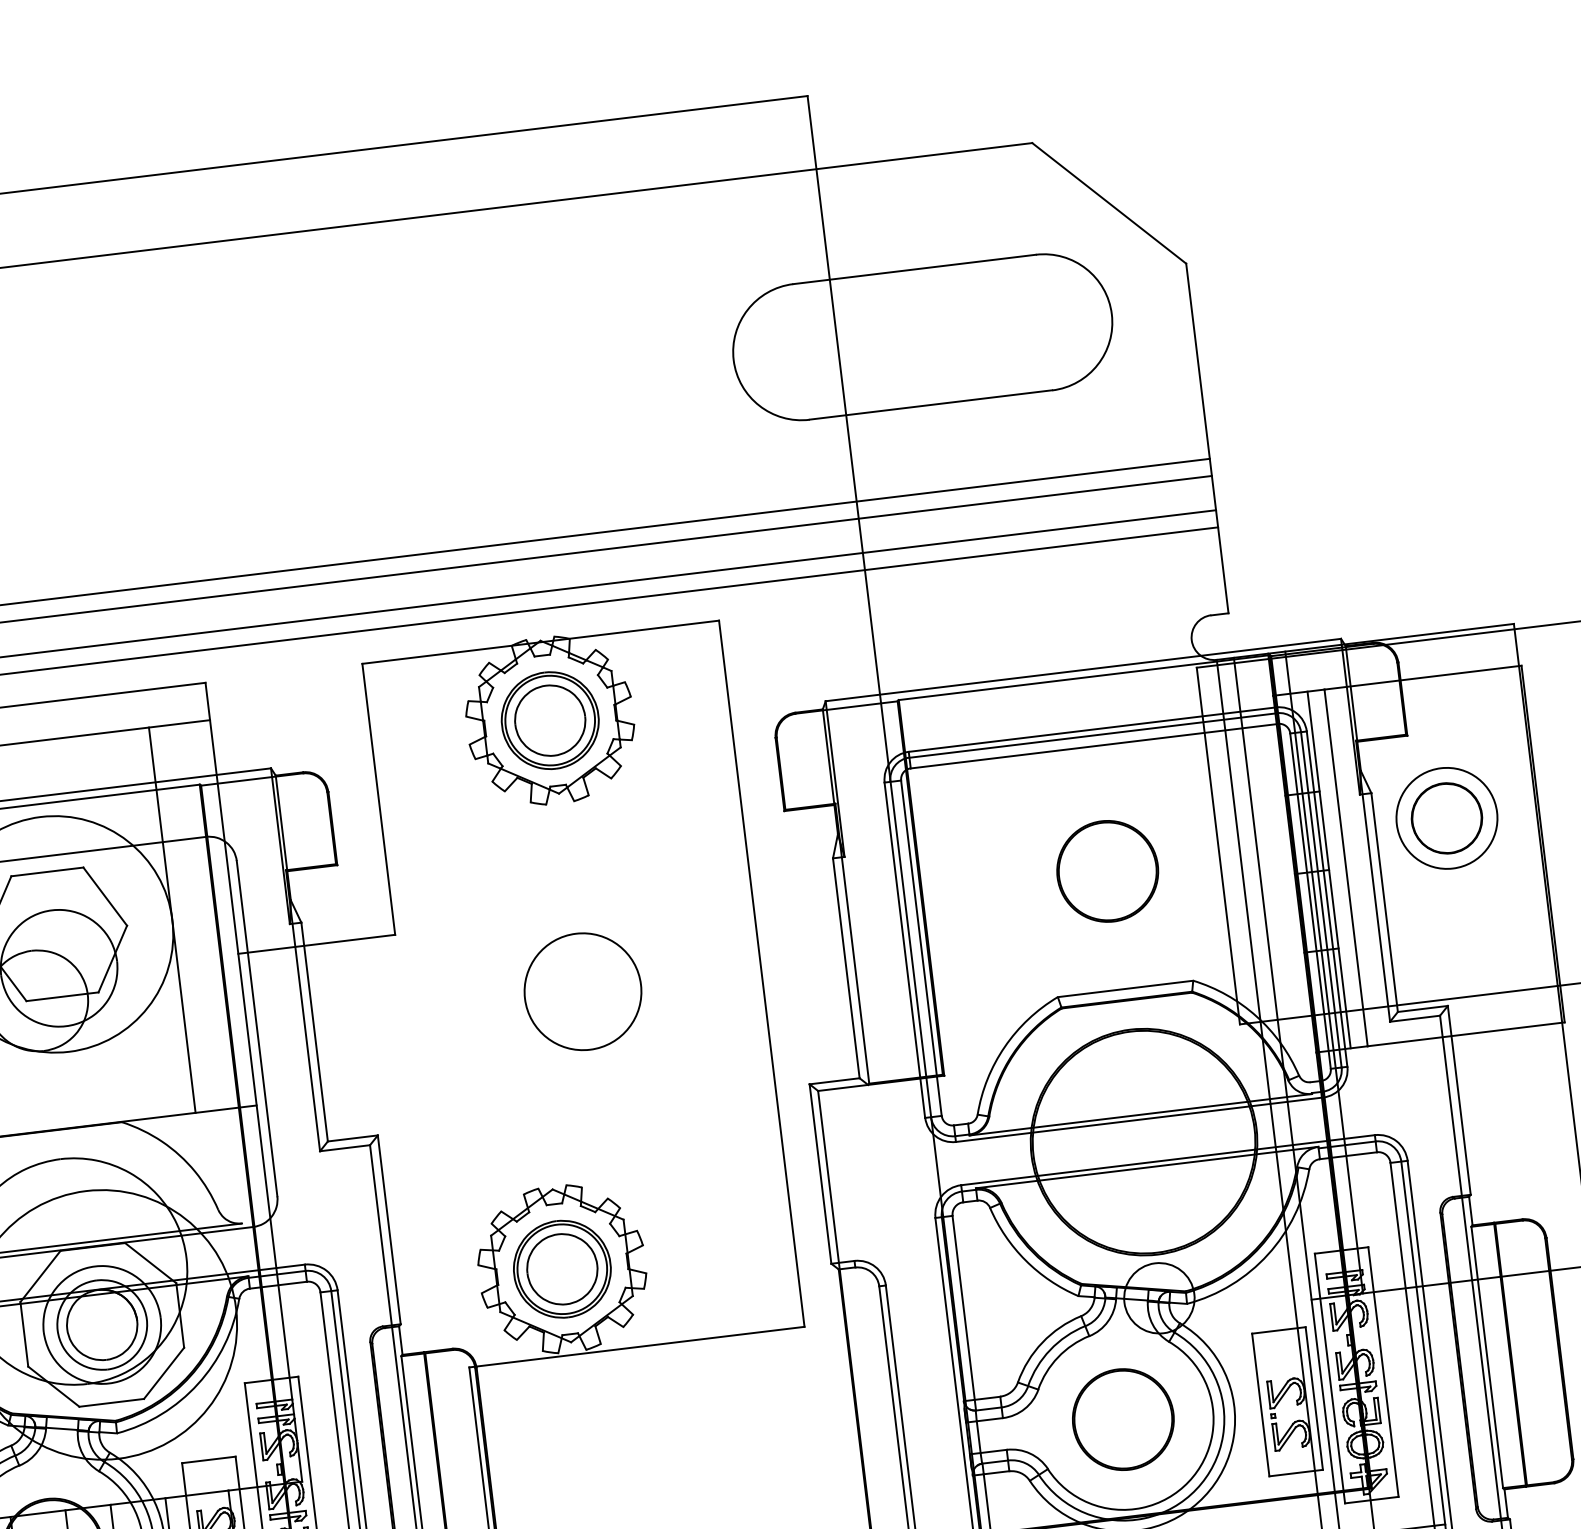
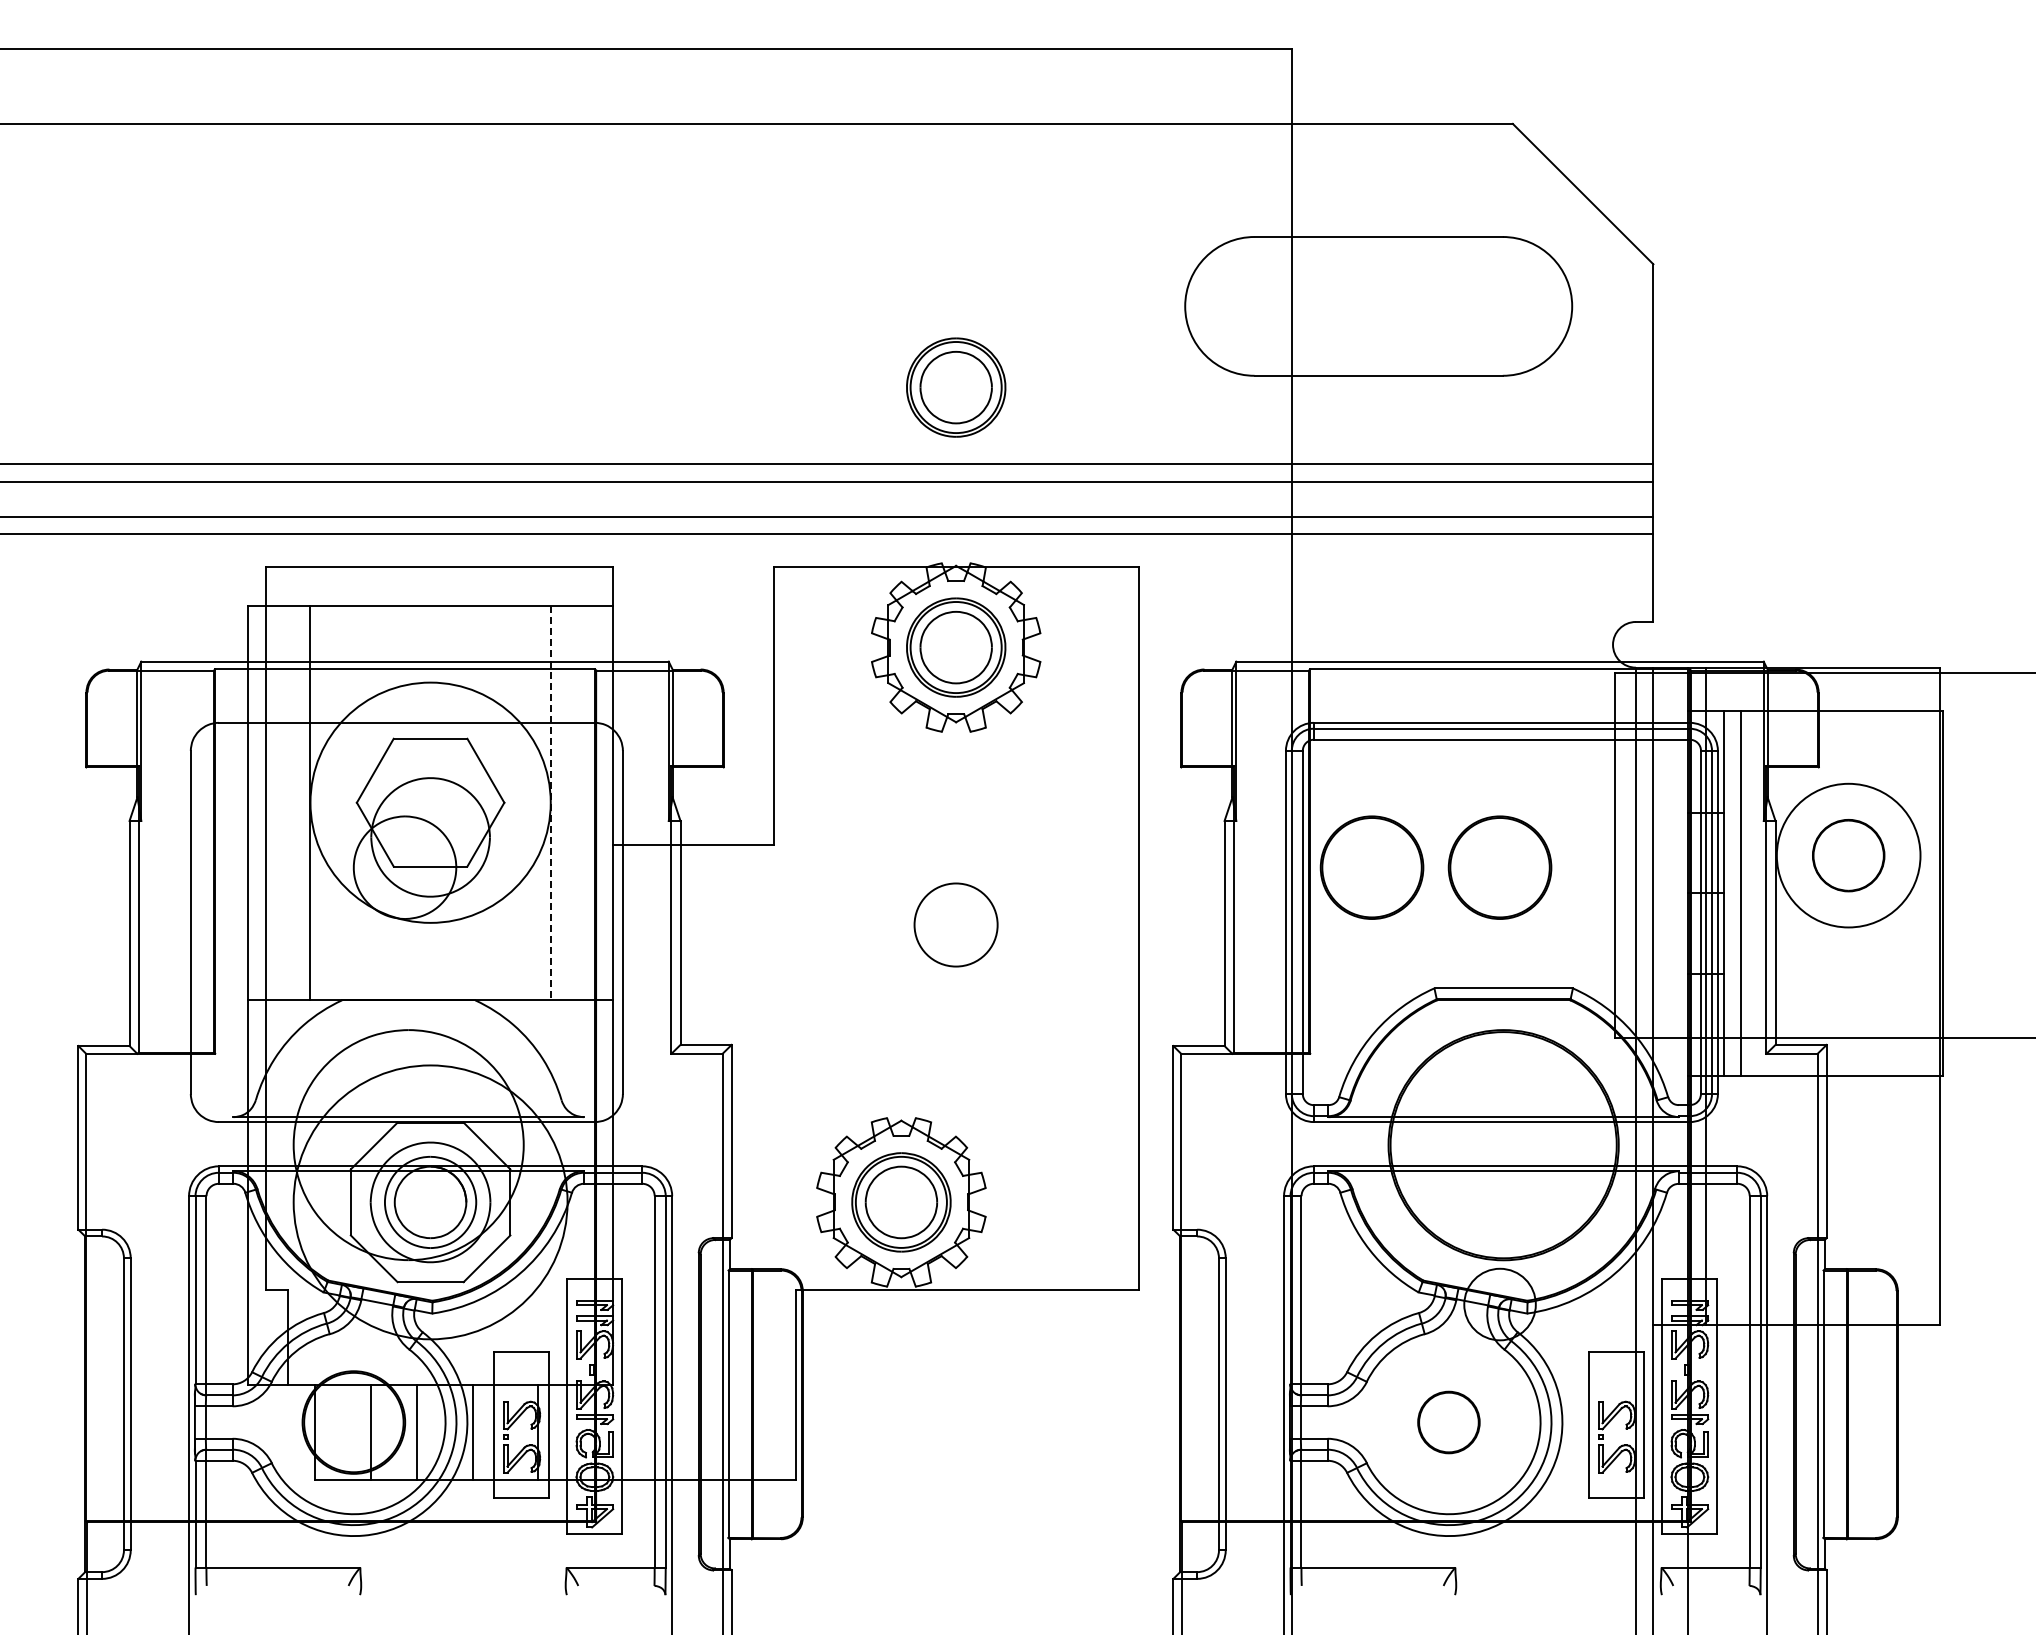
part: (519, 466) -> (956, 387), added
circle: (1446, 818) -> (1848, 855), size x1.4
part: (982, 886) -> (1371, 867), added
line: (172, 920) -> (550, 803), solid -> dashed
circle: (582, 991) -> (955, 924), size x0.7
part: (1122, 1419) -> (1448, 1422), size x0.6

